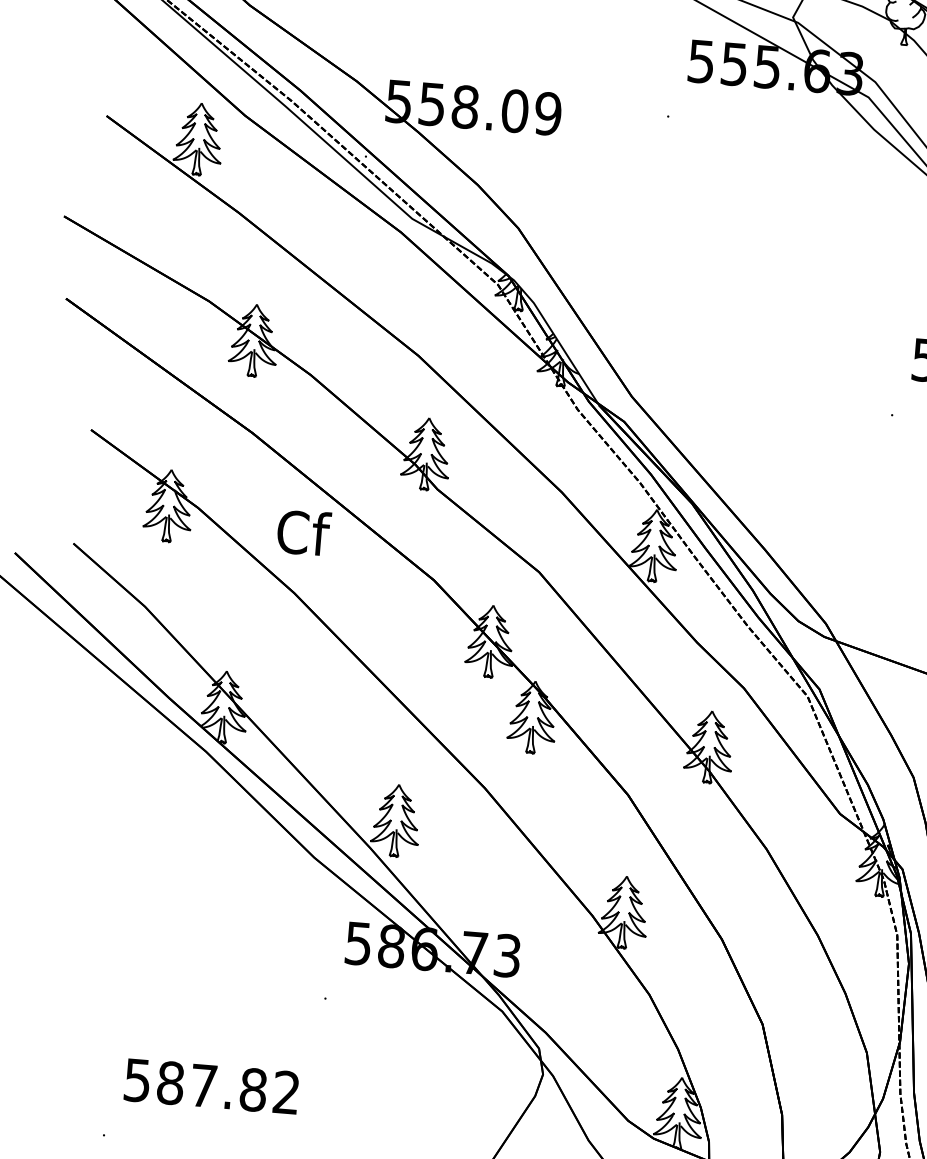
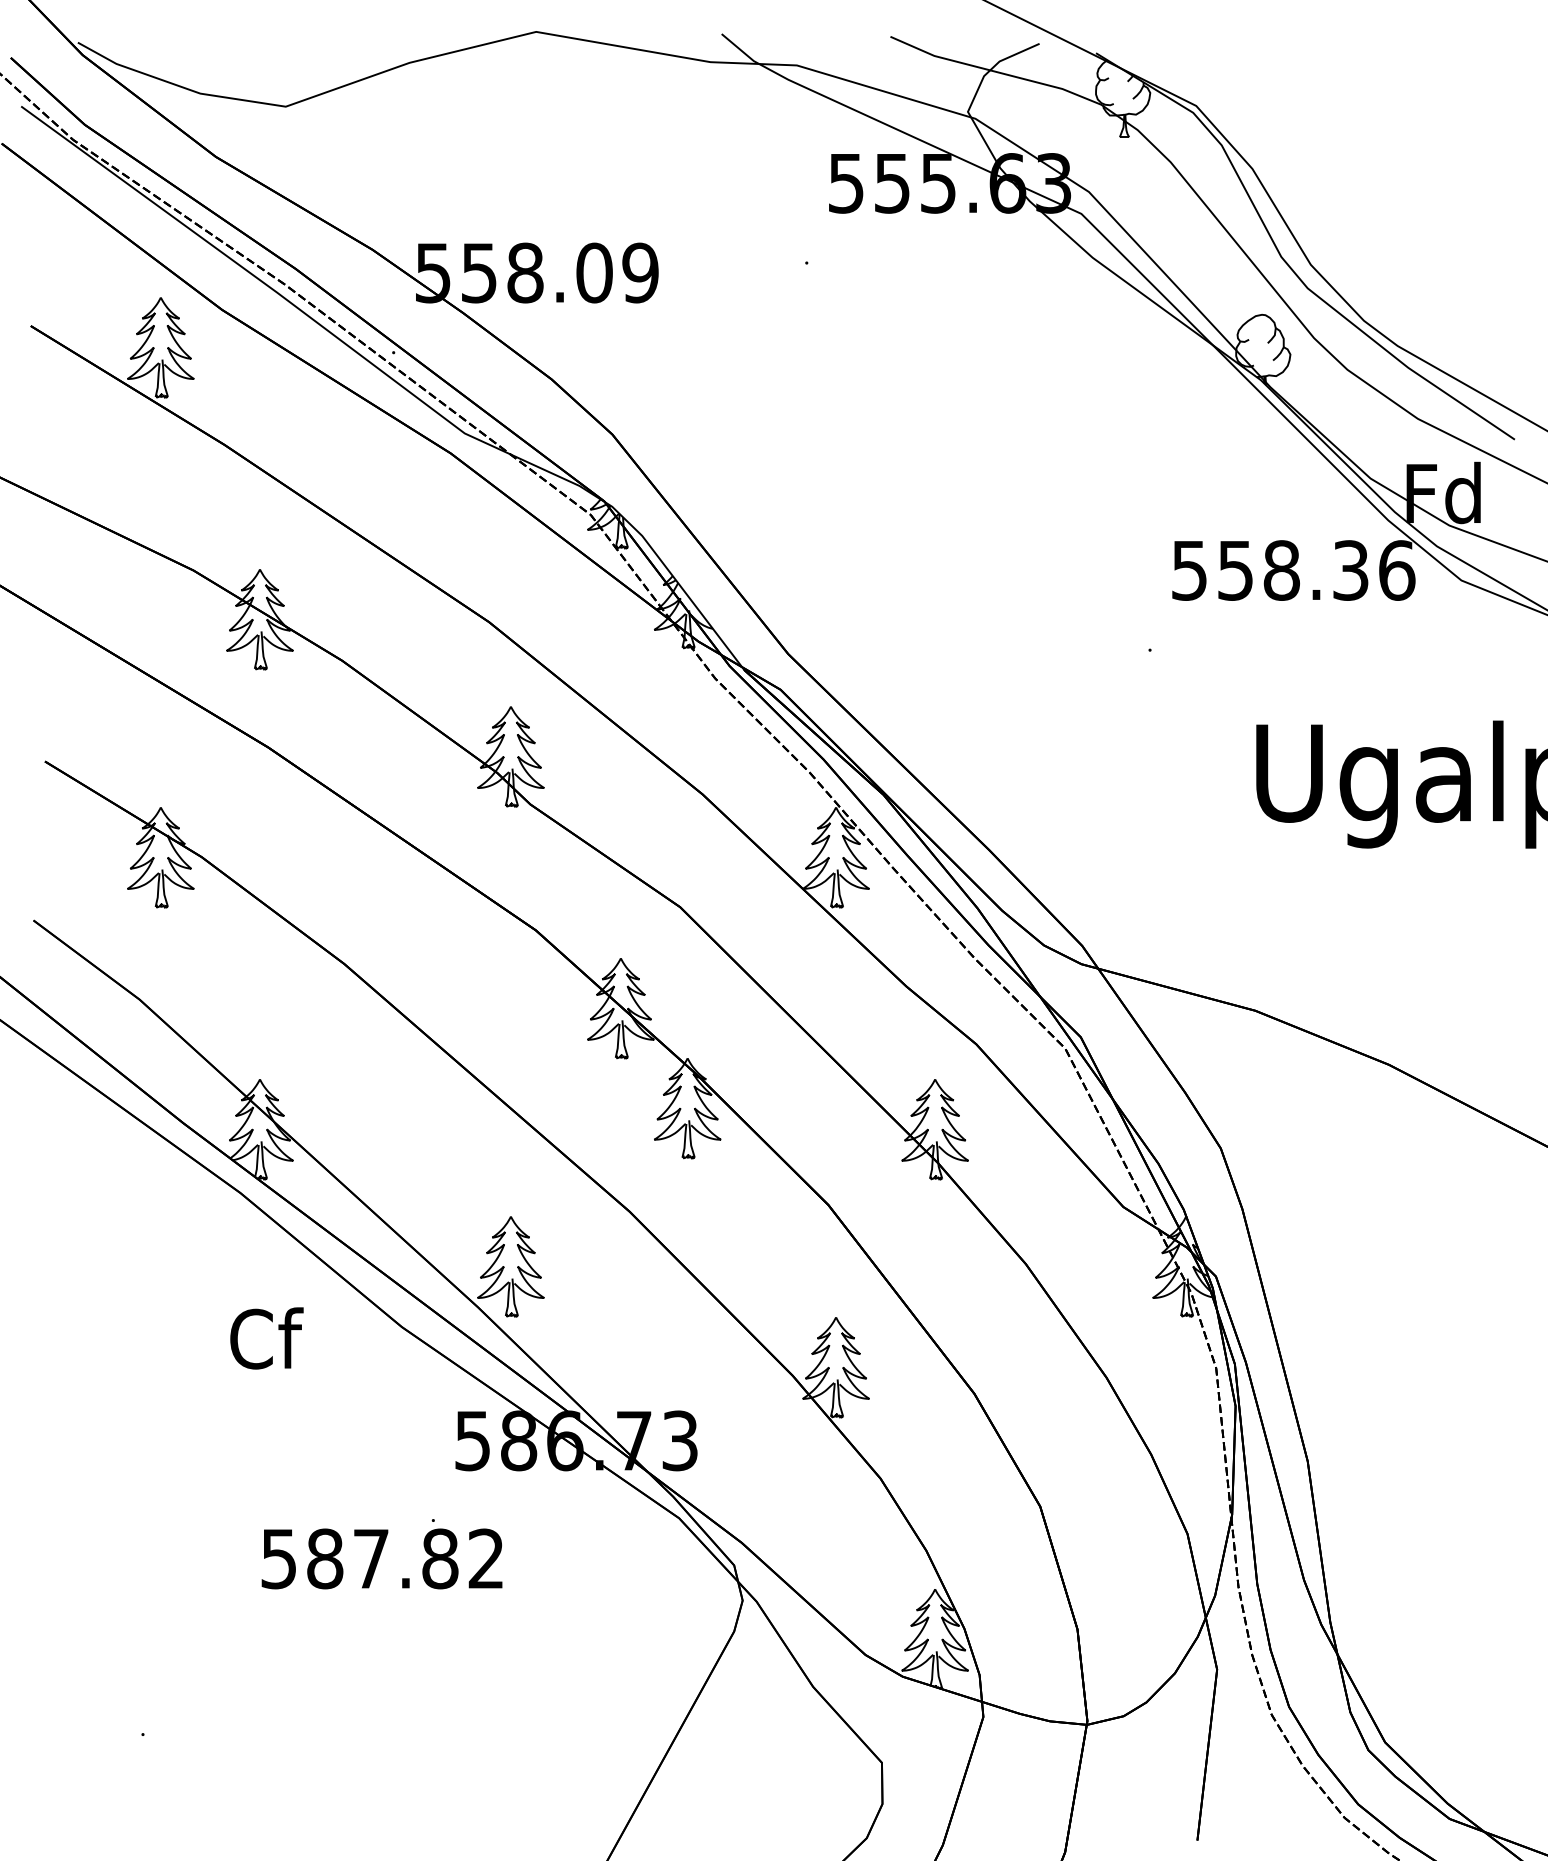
text: (303, 532) -> (266, 1338), moved
text: (211, 1086) -> (381, 1558), moved

